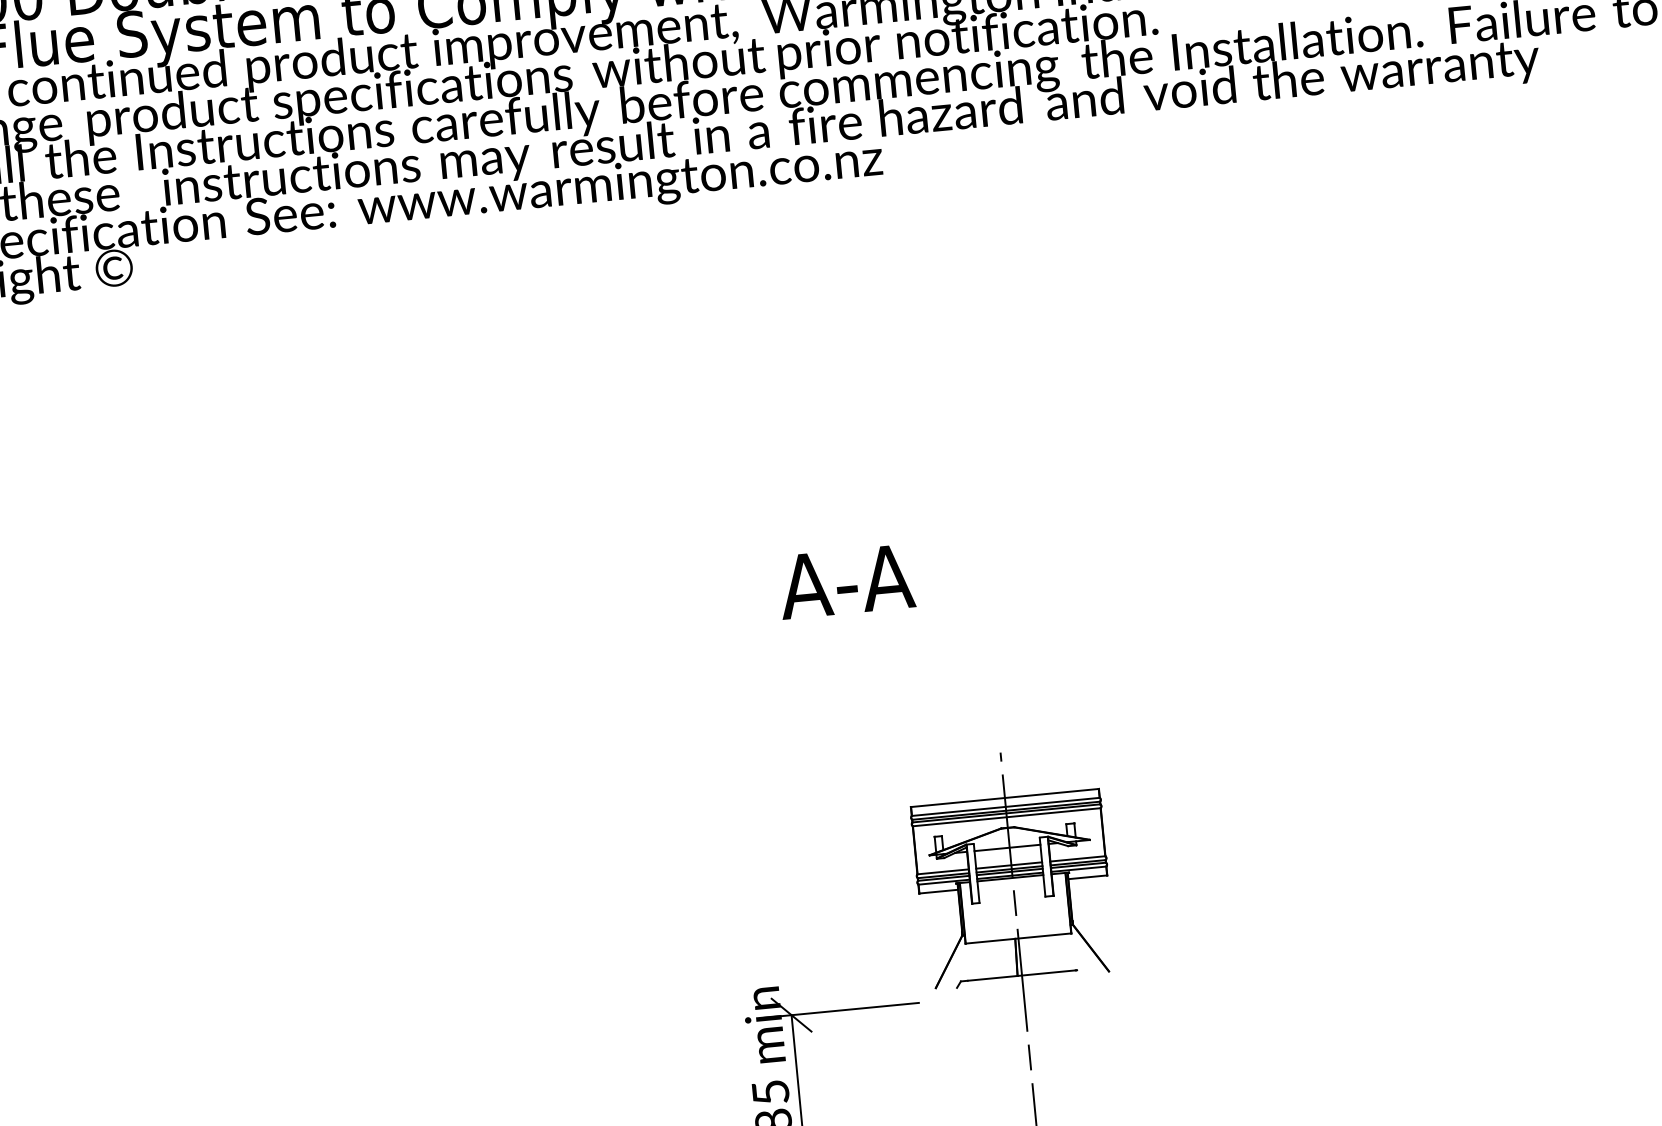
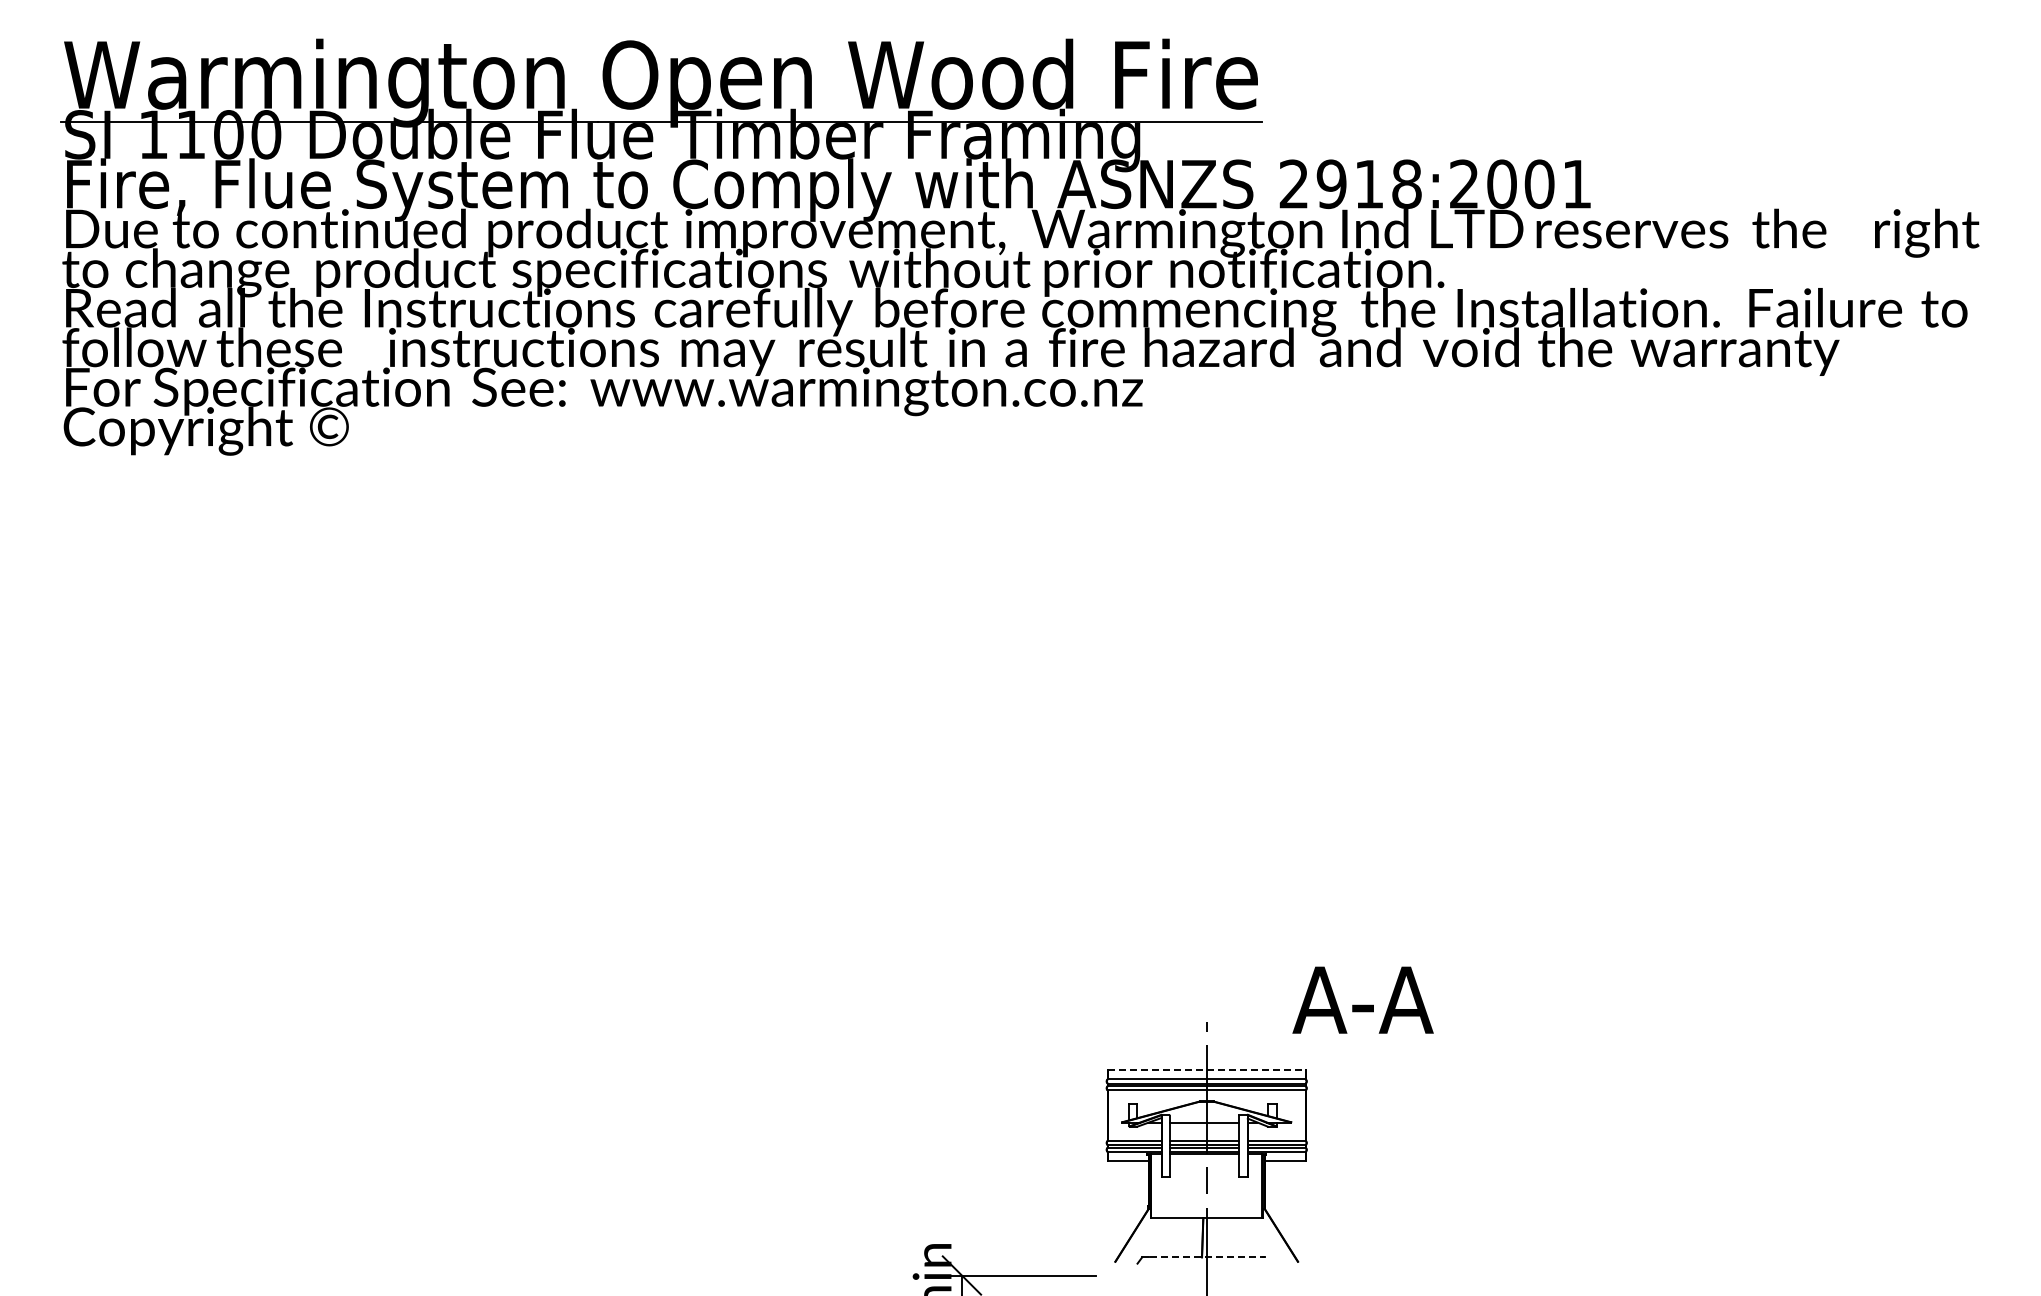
text: (846, 581) -> (1362, 999), moved
line: (1004, 798) -> (1206, 1070), solid -> dashed
line: (1021, 975) -> (1206, 1257), solid -> dashed

